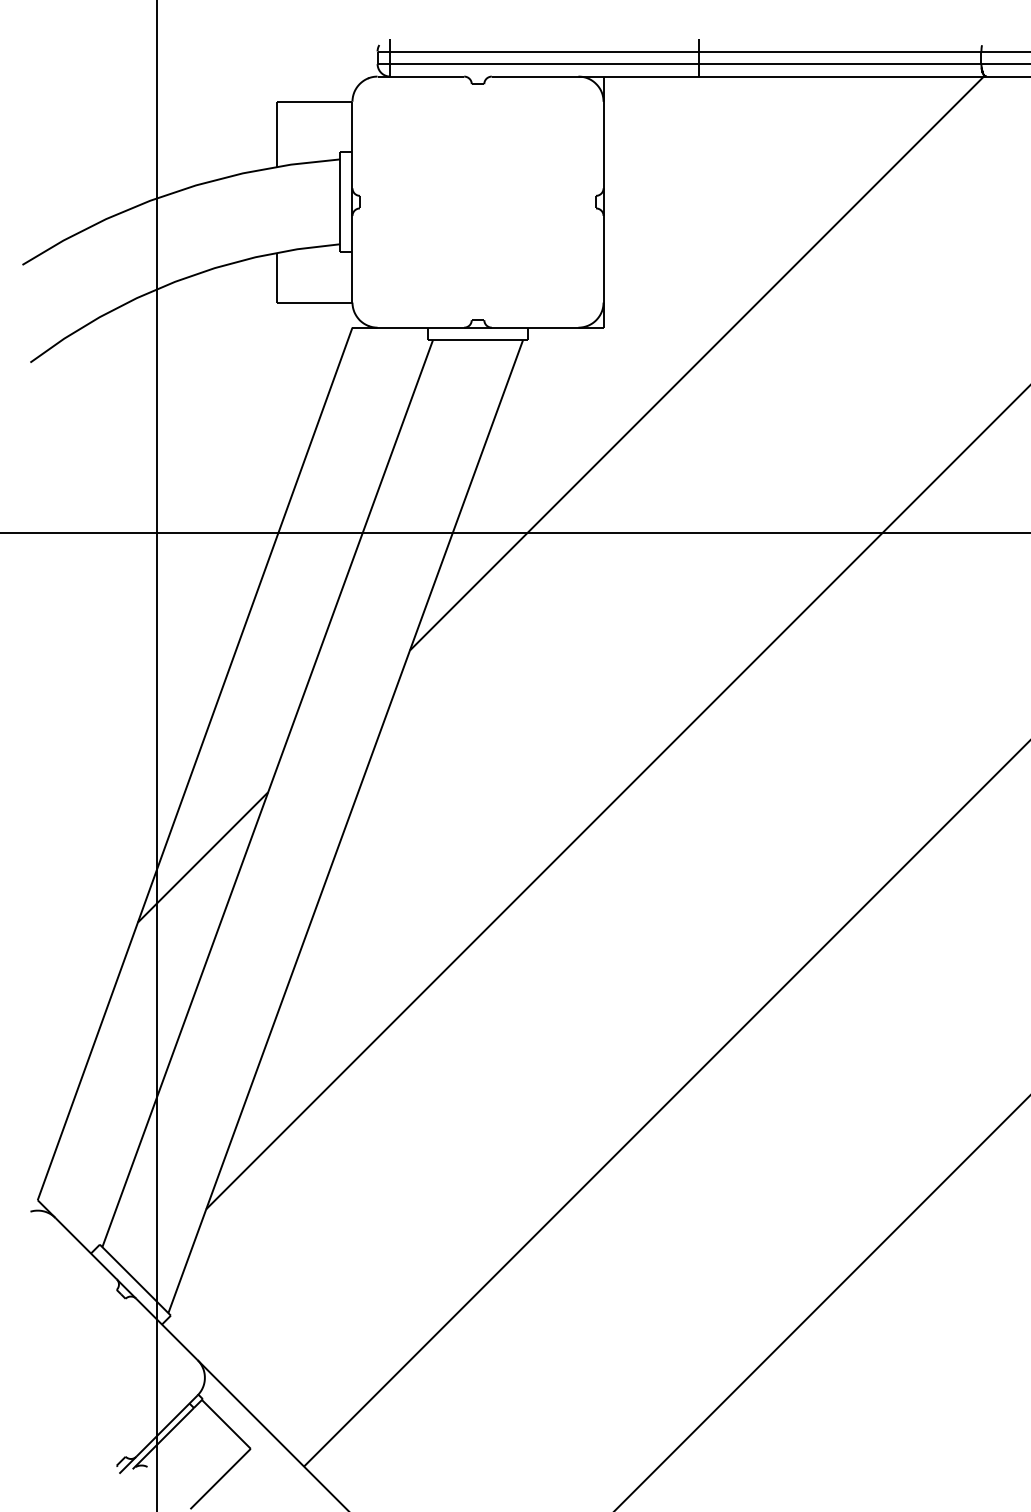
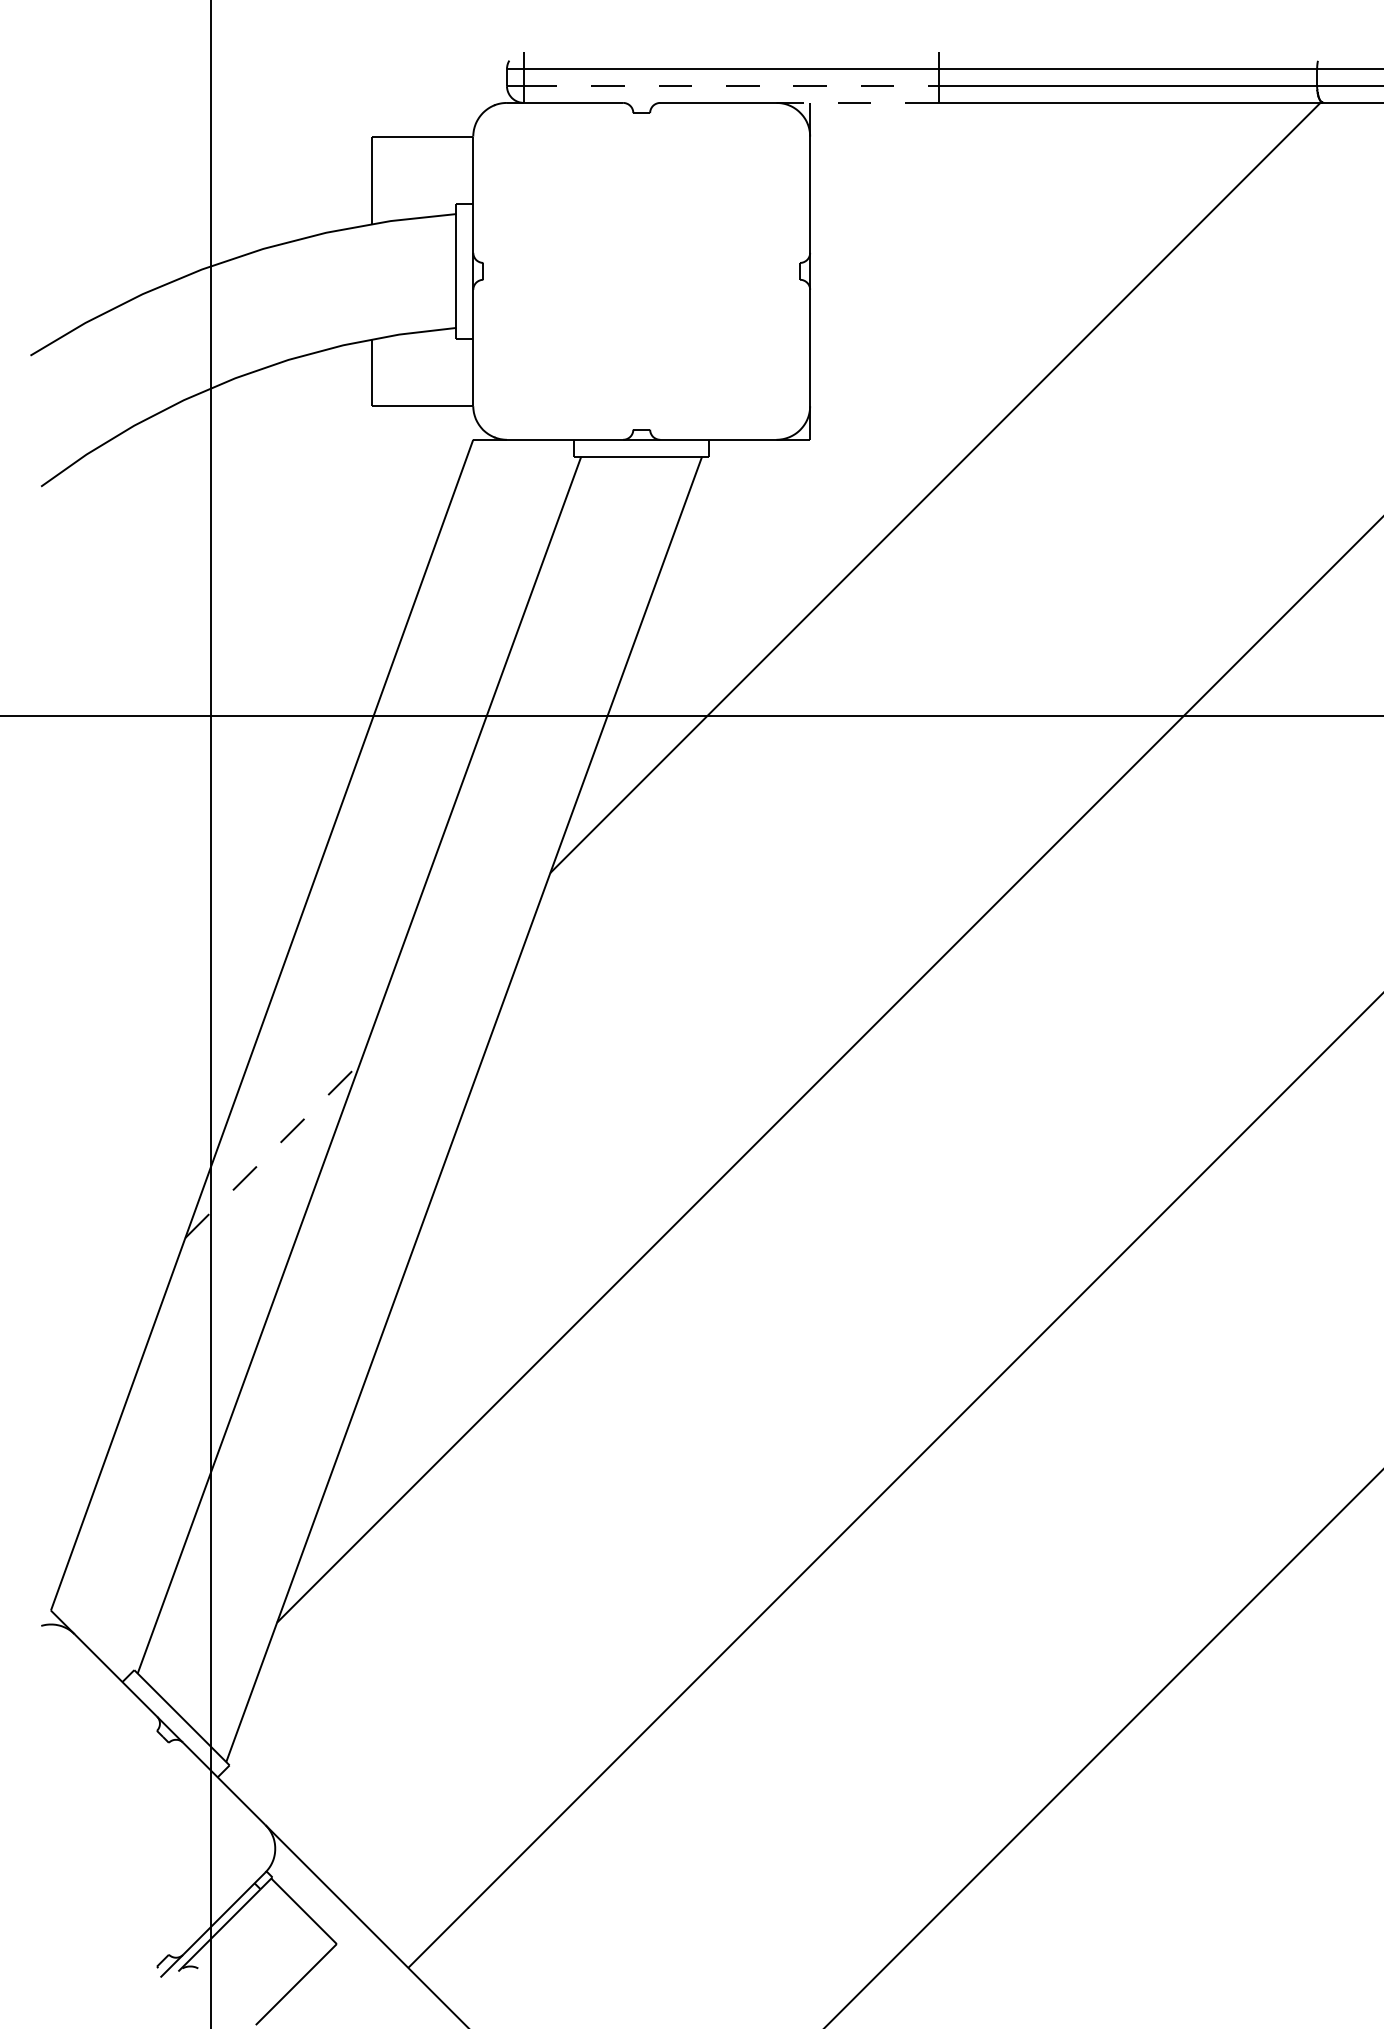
line: (544, 64) -> (731, 86), solid -> dashed
line: (638, 76) -> (857, 102), solid -> dashed
line: (202, 857) -> (272, 1150), solid -> dashed

